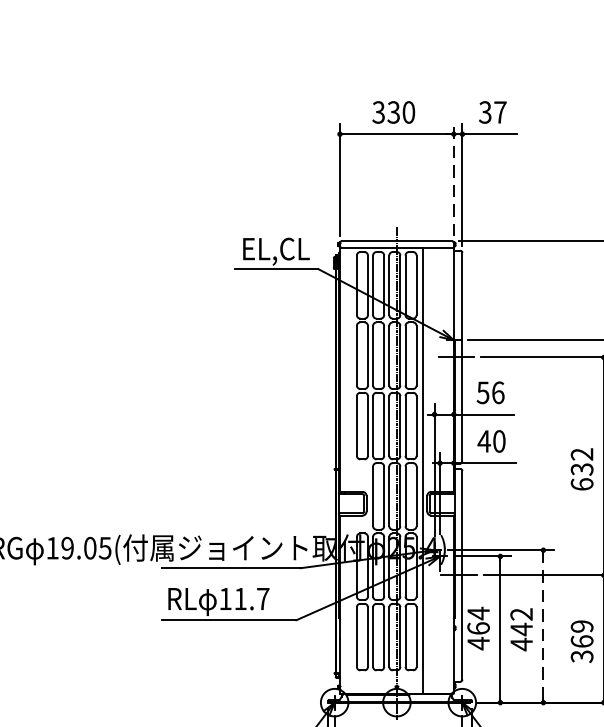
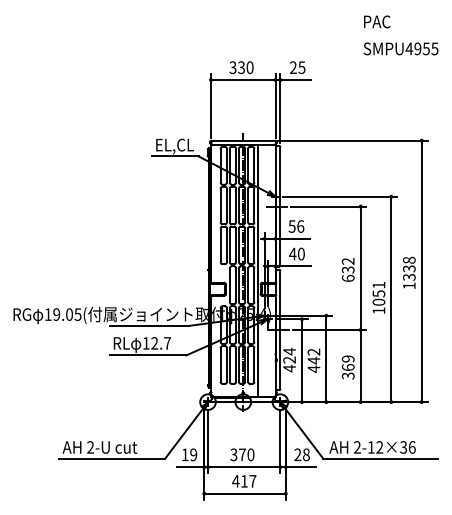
text: (492, 112) -> (297, 67), 37 -> 25
line: (453, 179) -> (275, 105), dashed -> solid
text: (240, 599) -> (154, 343), 11.7 -> 12.7
line: (543, 625) -> (326, 358), dashed -> solid
text: (478, 627) -> (289, 359), 464 -> 424

